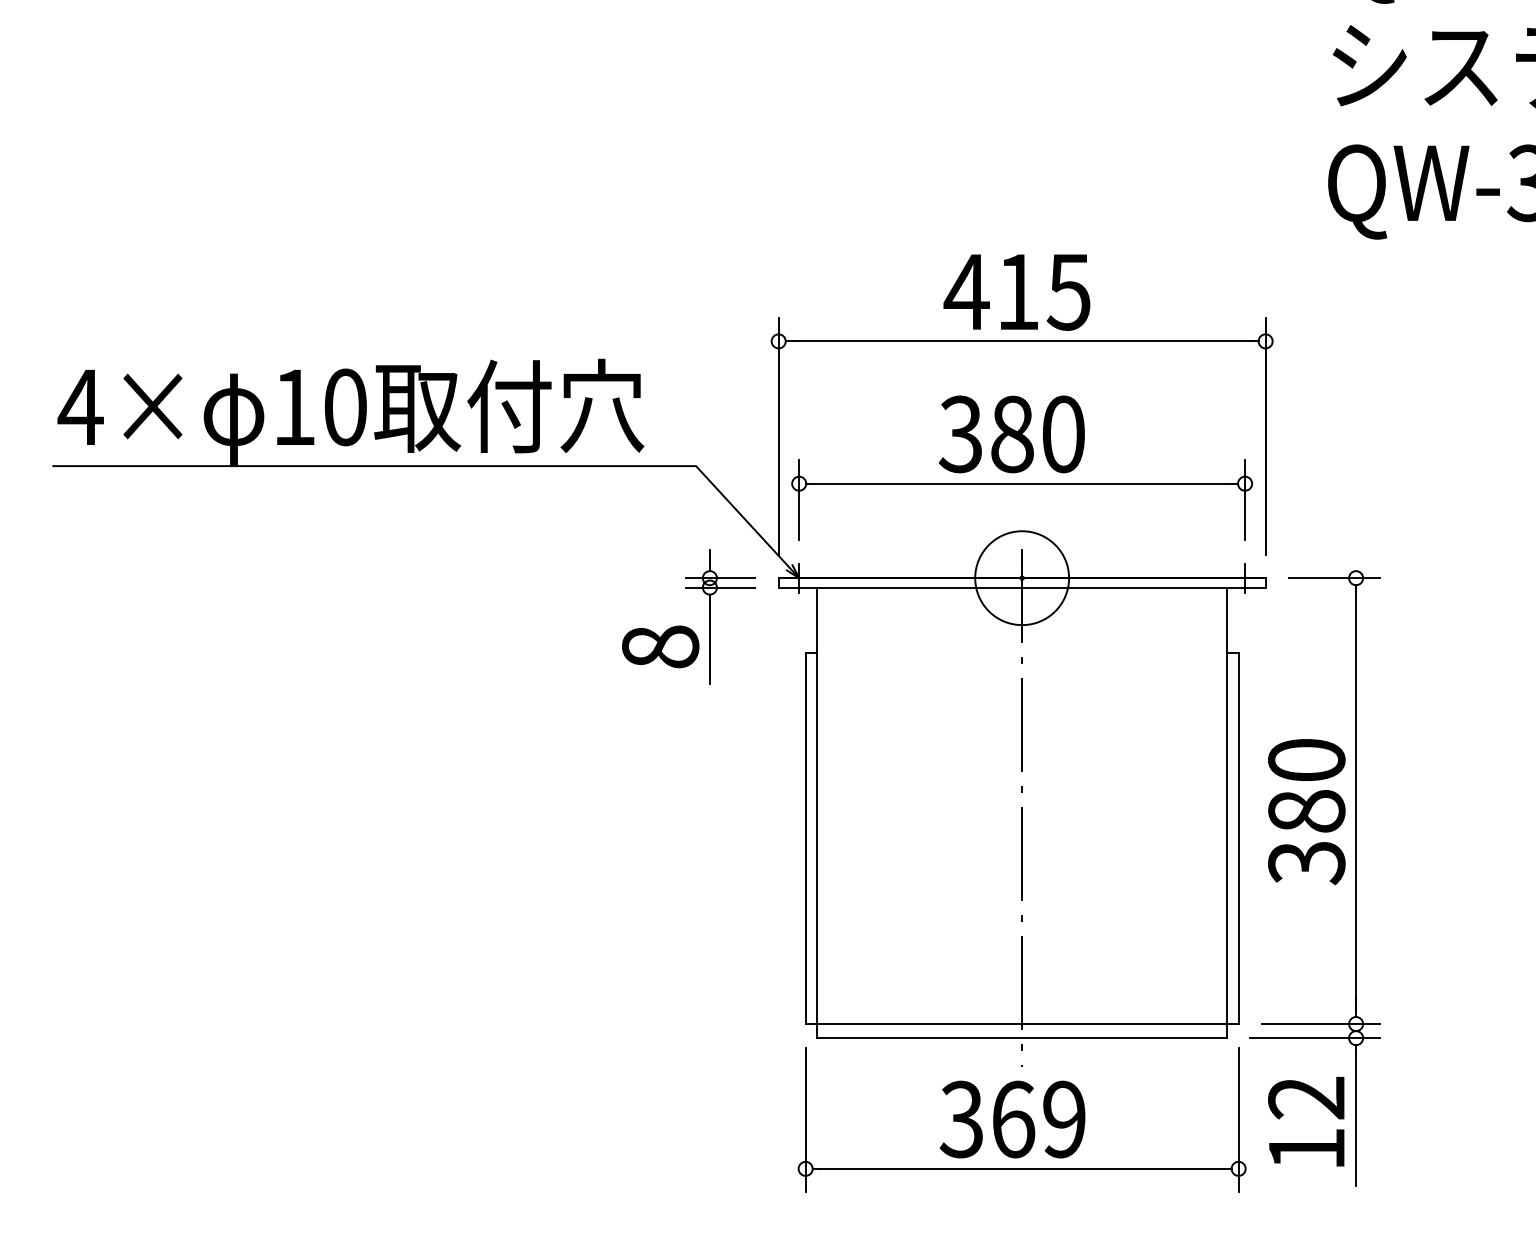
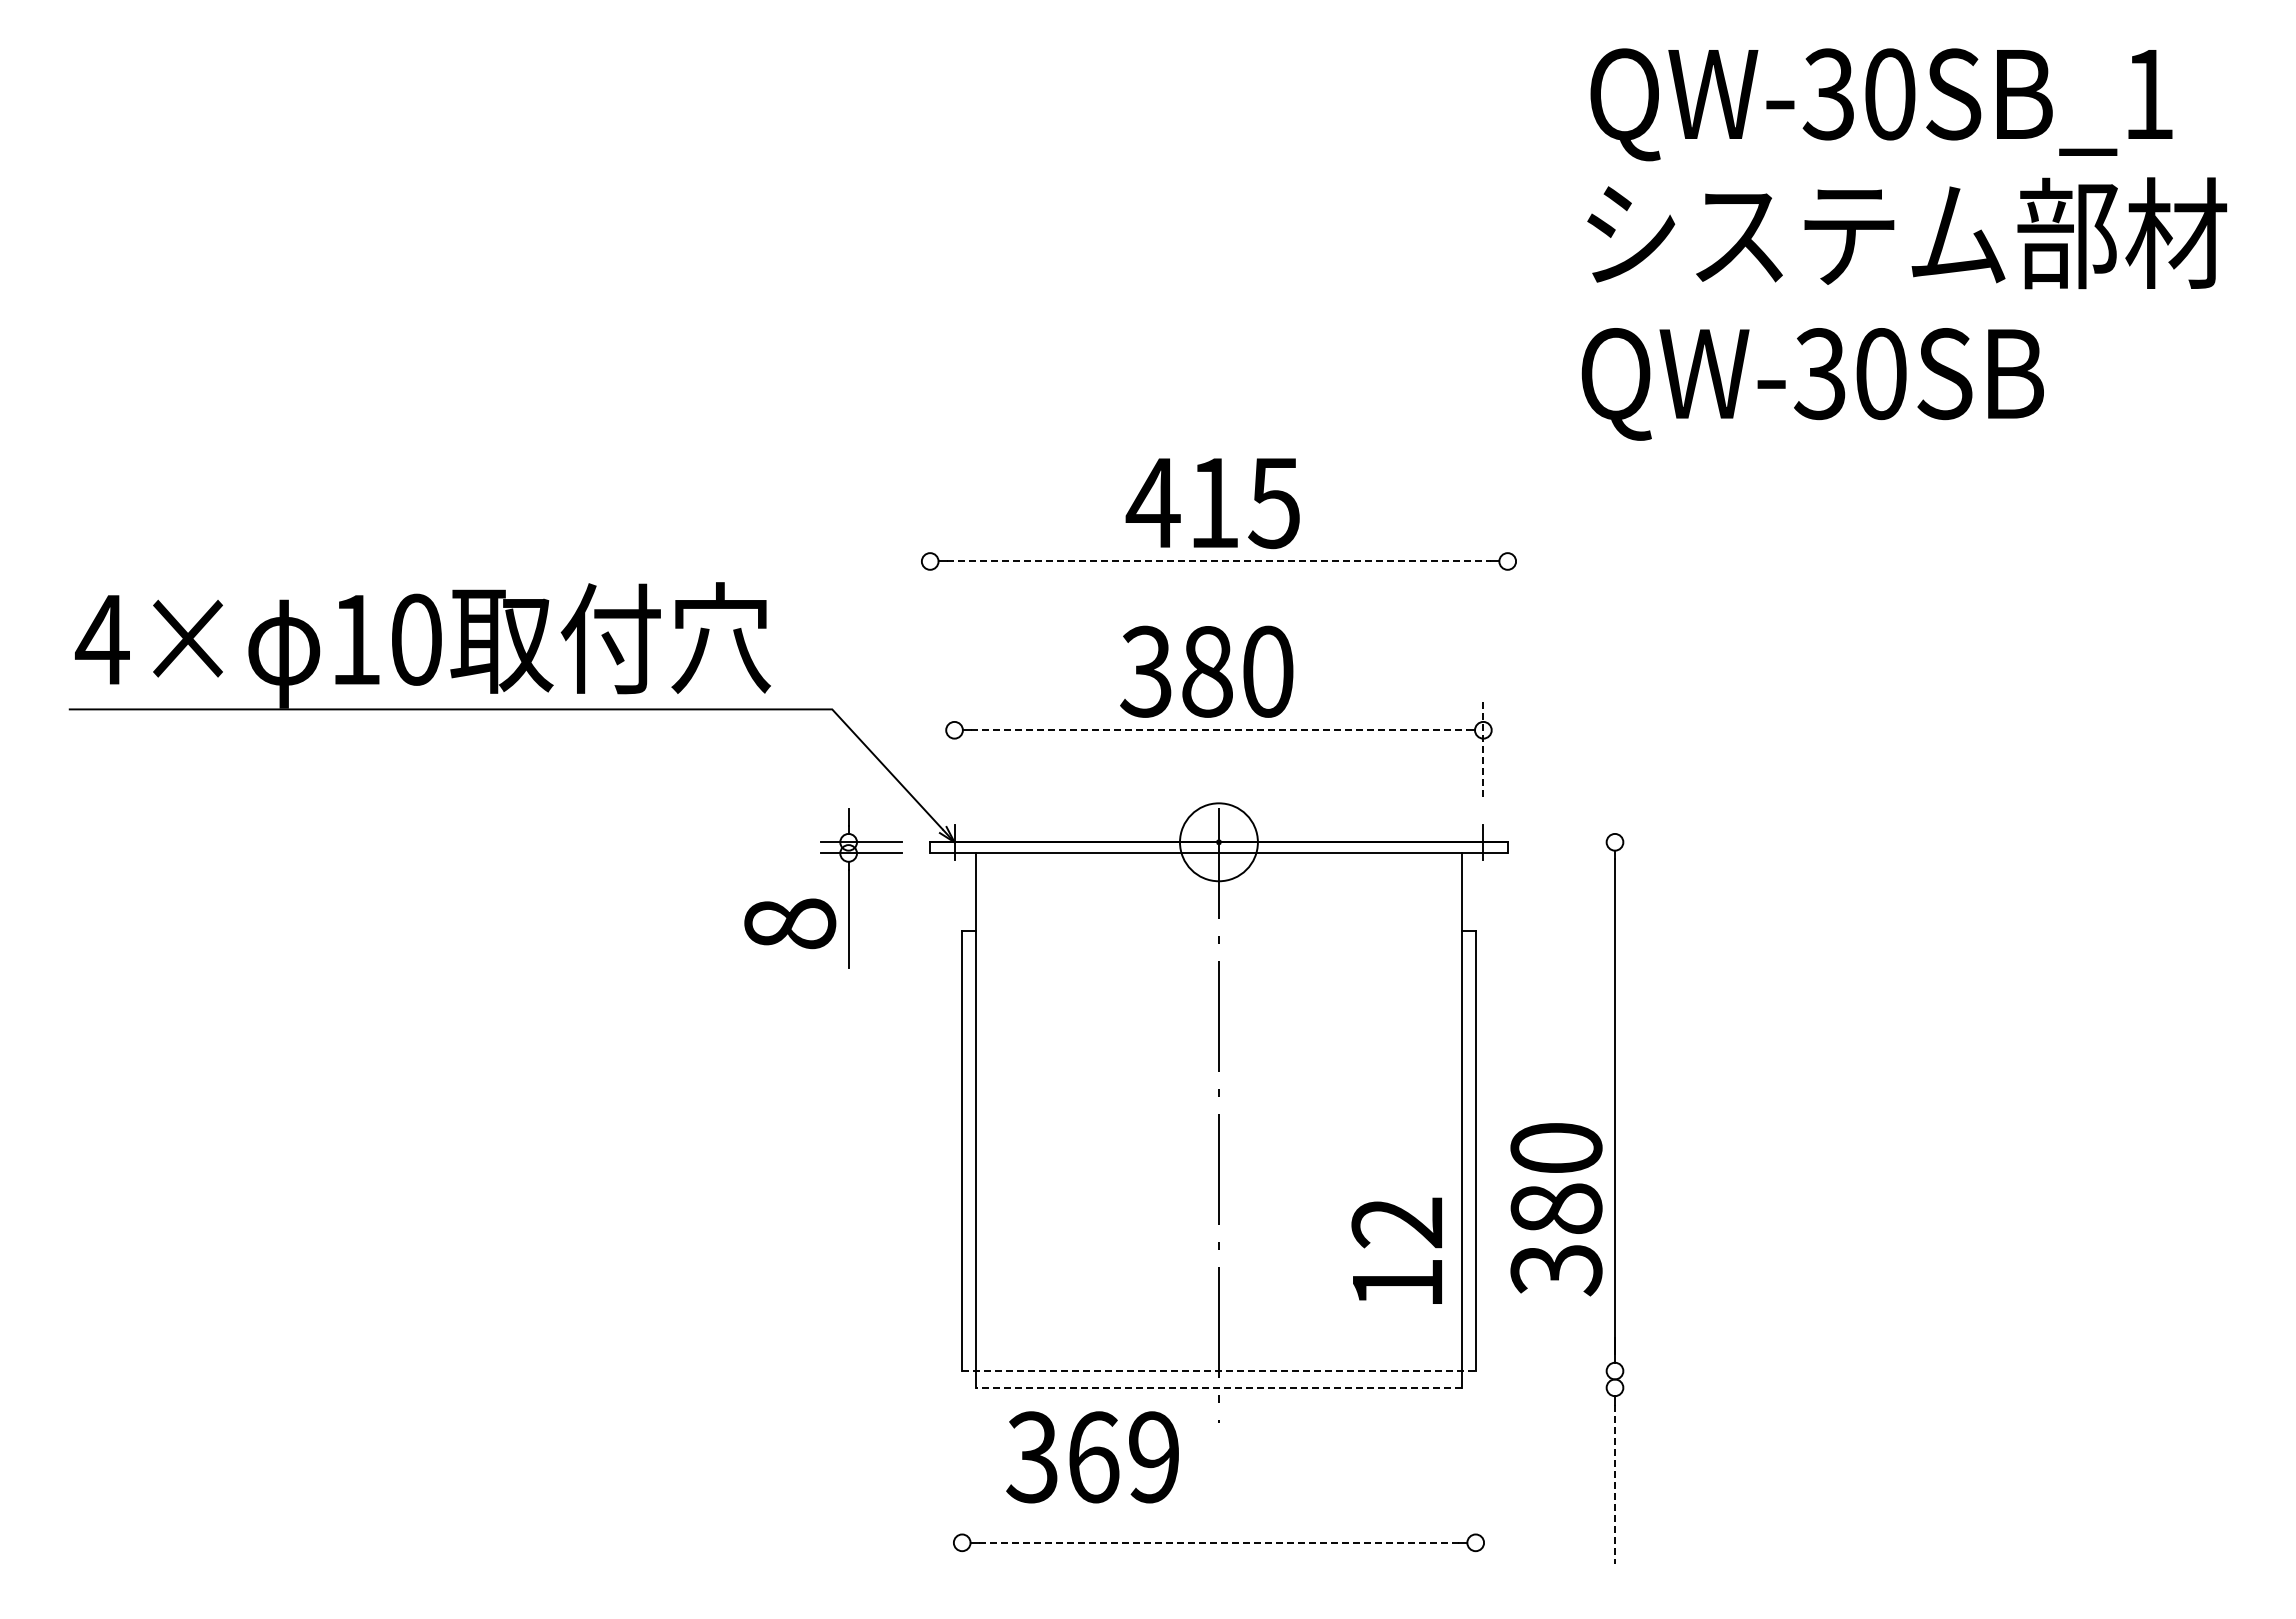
line: (1022, 341) -> (1219, 561), solid -> dashed
line: (778, 435) -> (930, 673), removed
line: (1265, 435) -> (1507, 673), removed
line: (1021, 483) -> (1218, 730), solid -> dashed
line: (799, 499) -> (954, 749), removed
line: (1245, 499) -> (1483, 749), solid -> dashed
circle: (1021, 577) -> (1218, 841), size x0.7
line: (1333, 578) -> (1588, 842), removed
text: (1306, 811) -> (1556, 1209), moved
line: (1021, 1024) -> (1218, 1371), solid -> dashed
line: (1320, 1024) -> (1572, 1371), removed
line: (1021, 1037) -> (1218, 1387), solid -> dashed
line: (1314, 1037) -> (1565, 1387), removed
line: (805, 1119) -> (962, 1484), removed
text: (1012, 1119) -> (1092, 1457), moved
line: (1238, 1119) -> (1475, 1484), removed
line: (1356, 1119) -> (1615, 1484), solid -> dashed
text: (1305, 1121) -> (1396, 1250), moved
line: (1021, 1168) -> (1218, 1542), solid -> dashed

